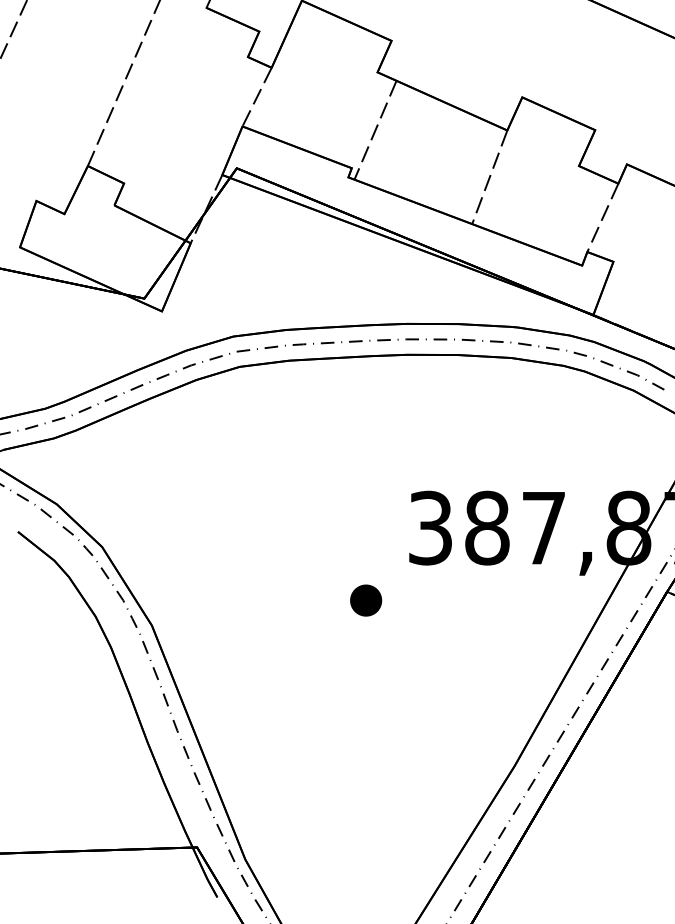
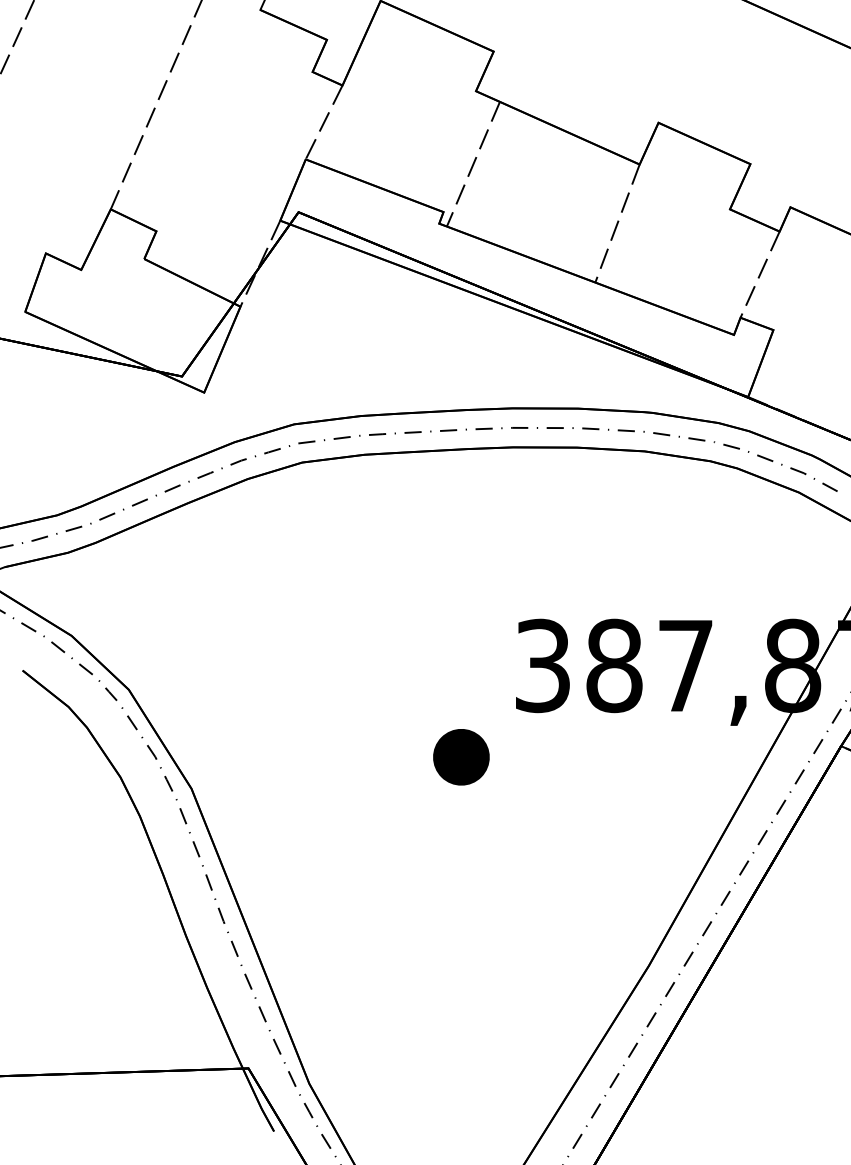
part: (366, 600) -> (462, 757), size x1.4

